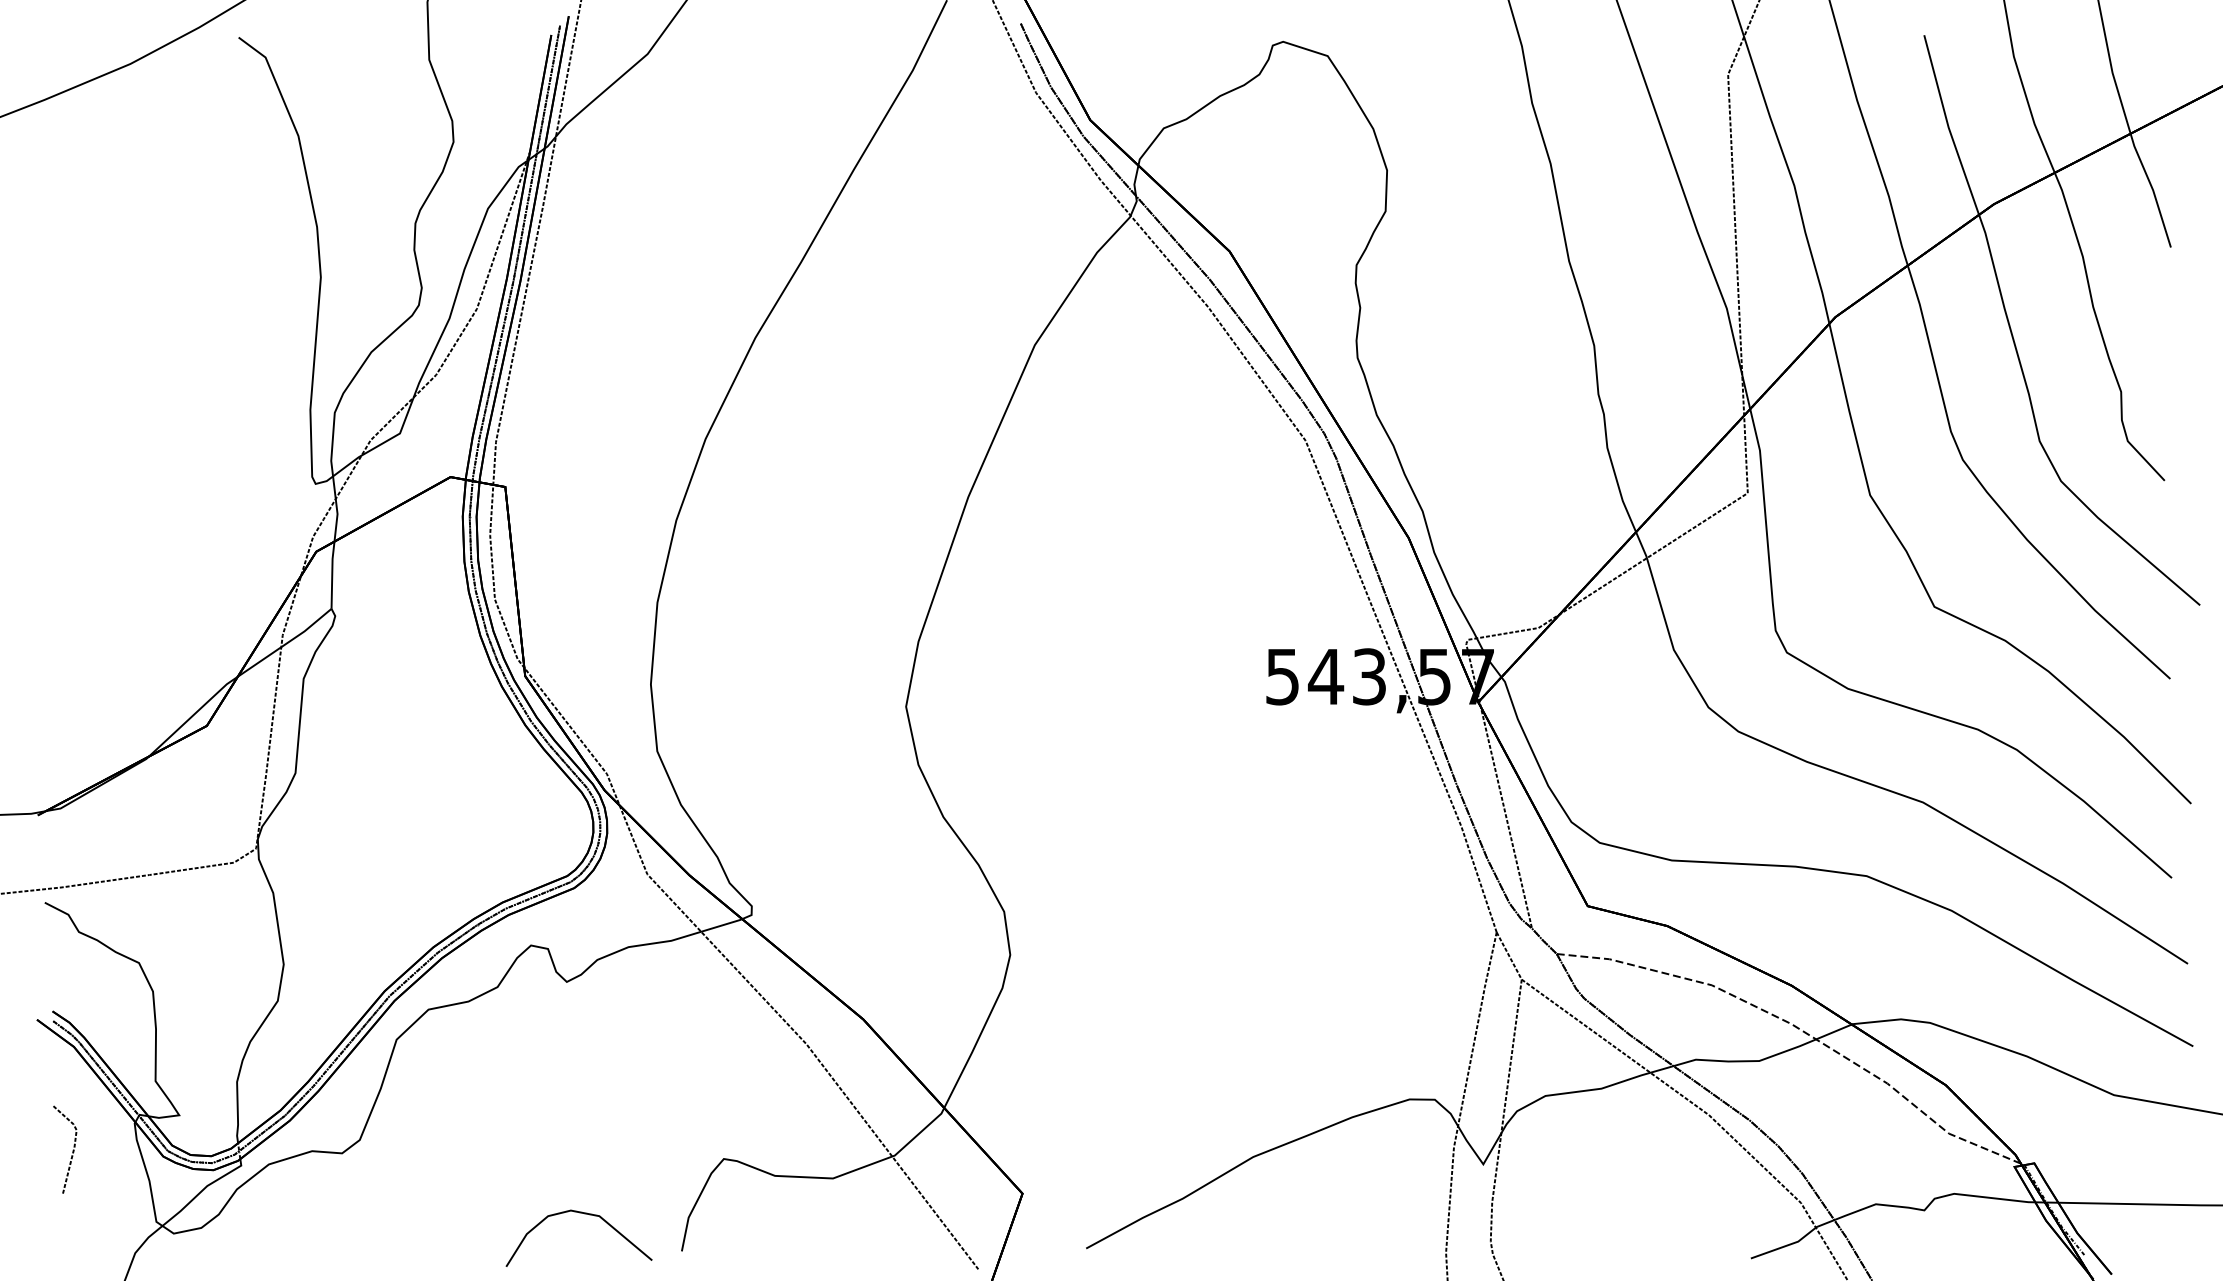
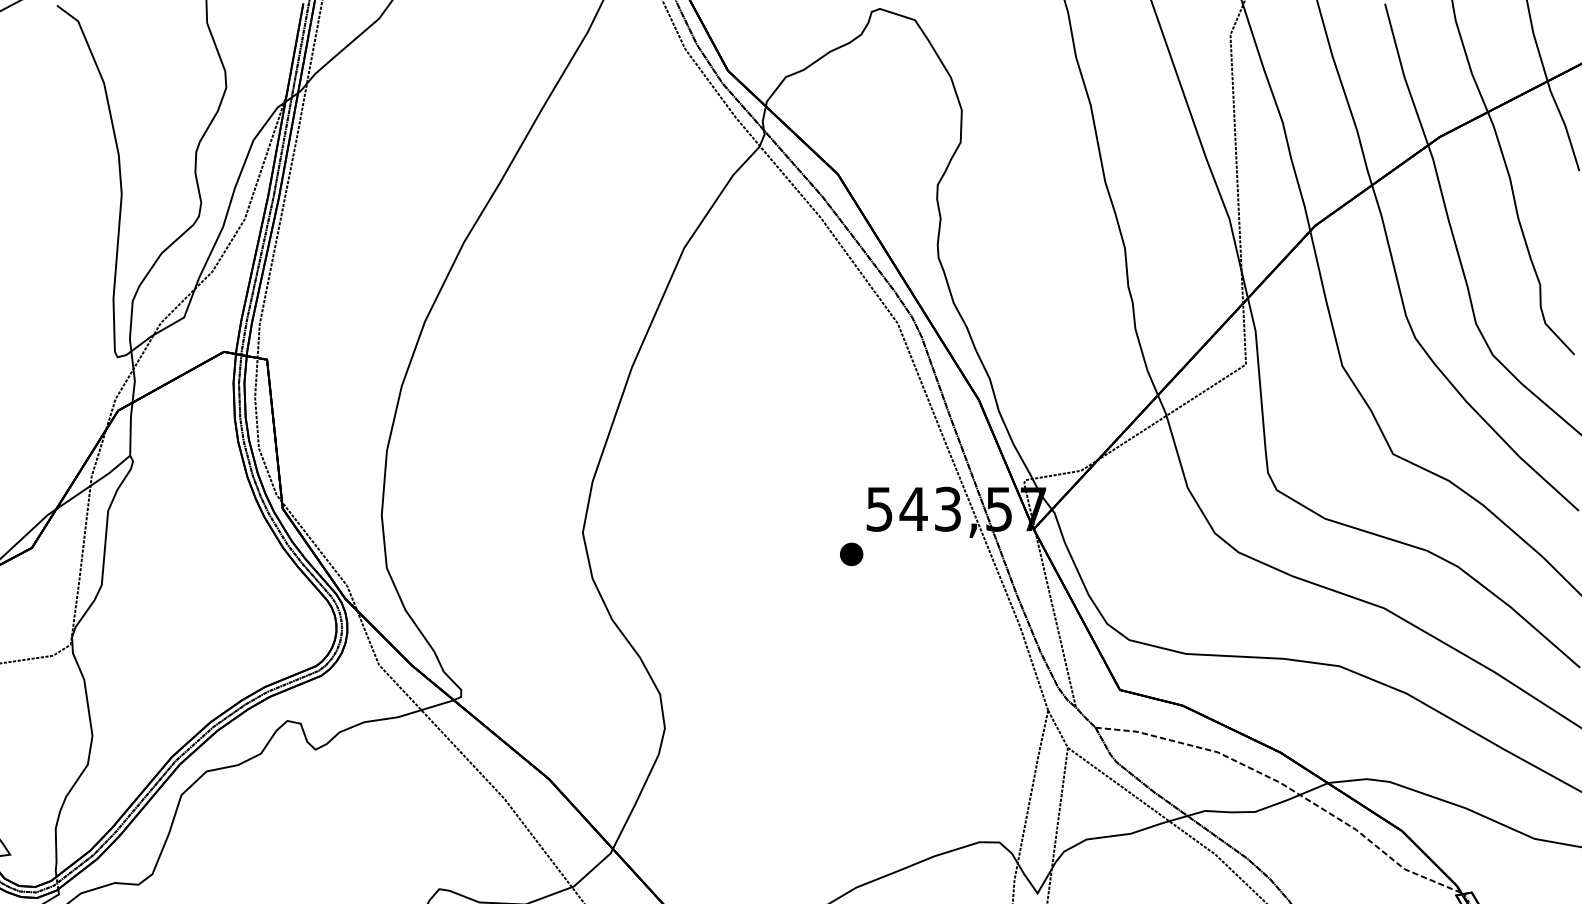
part: (1247, 733) -> (851, 553), added

